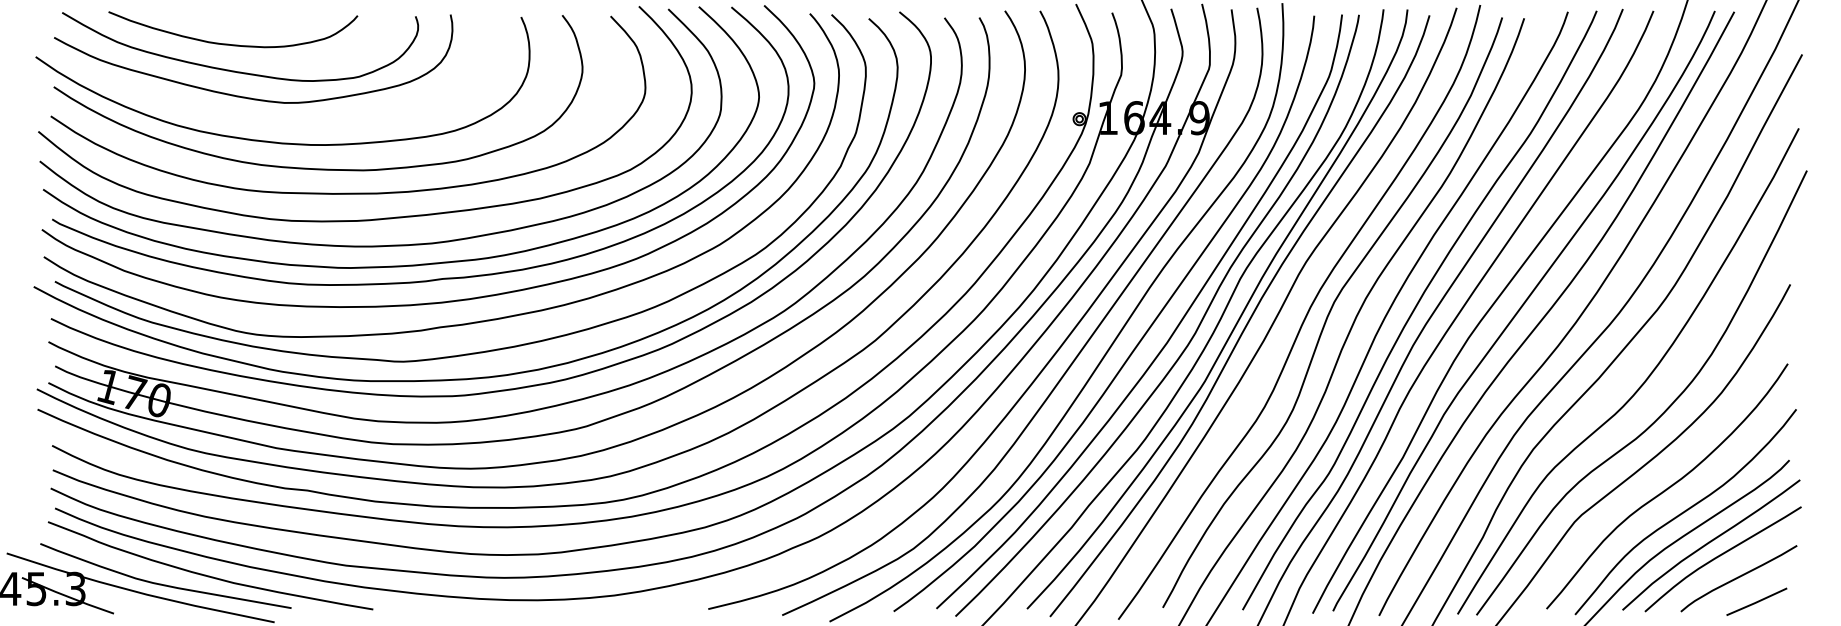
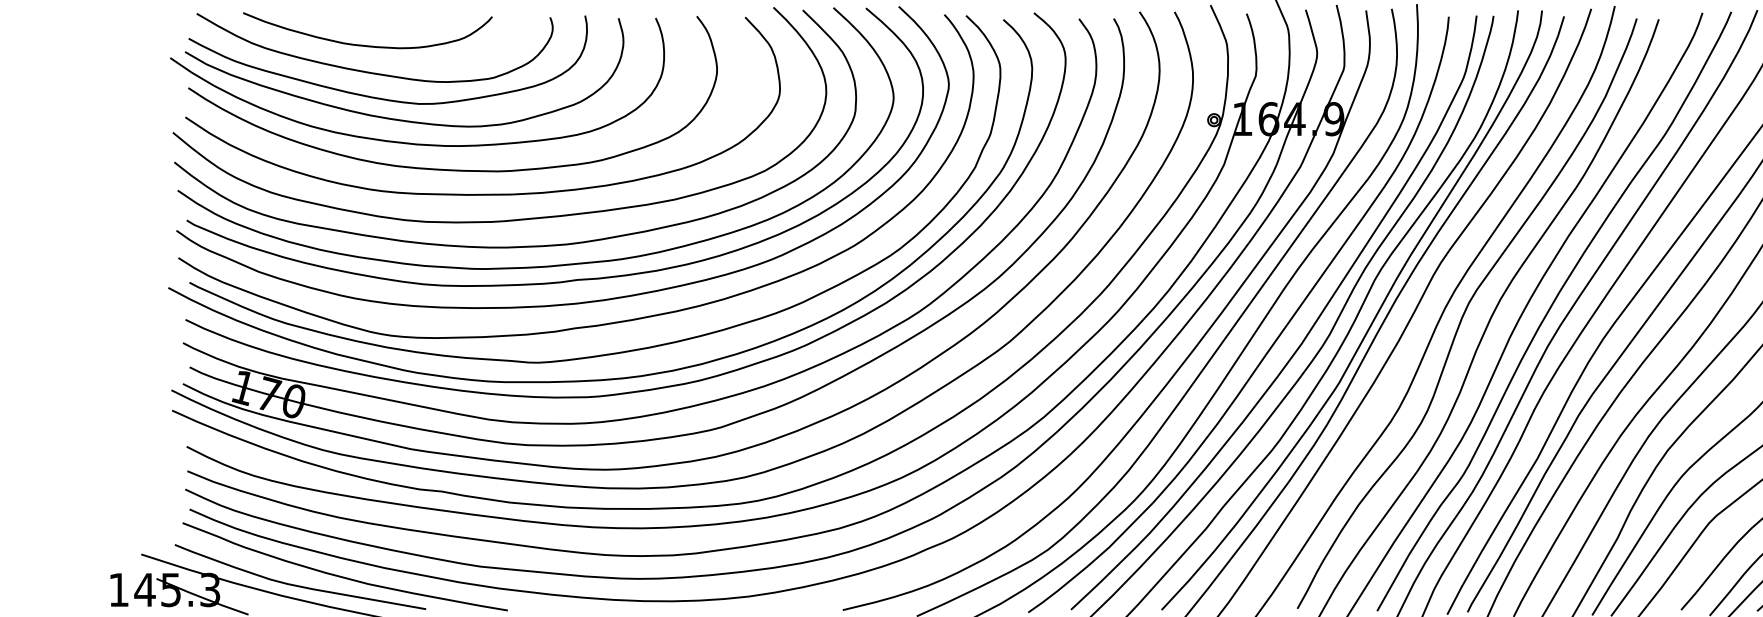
curve: (261, 117) -> (396, 118), added

